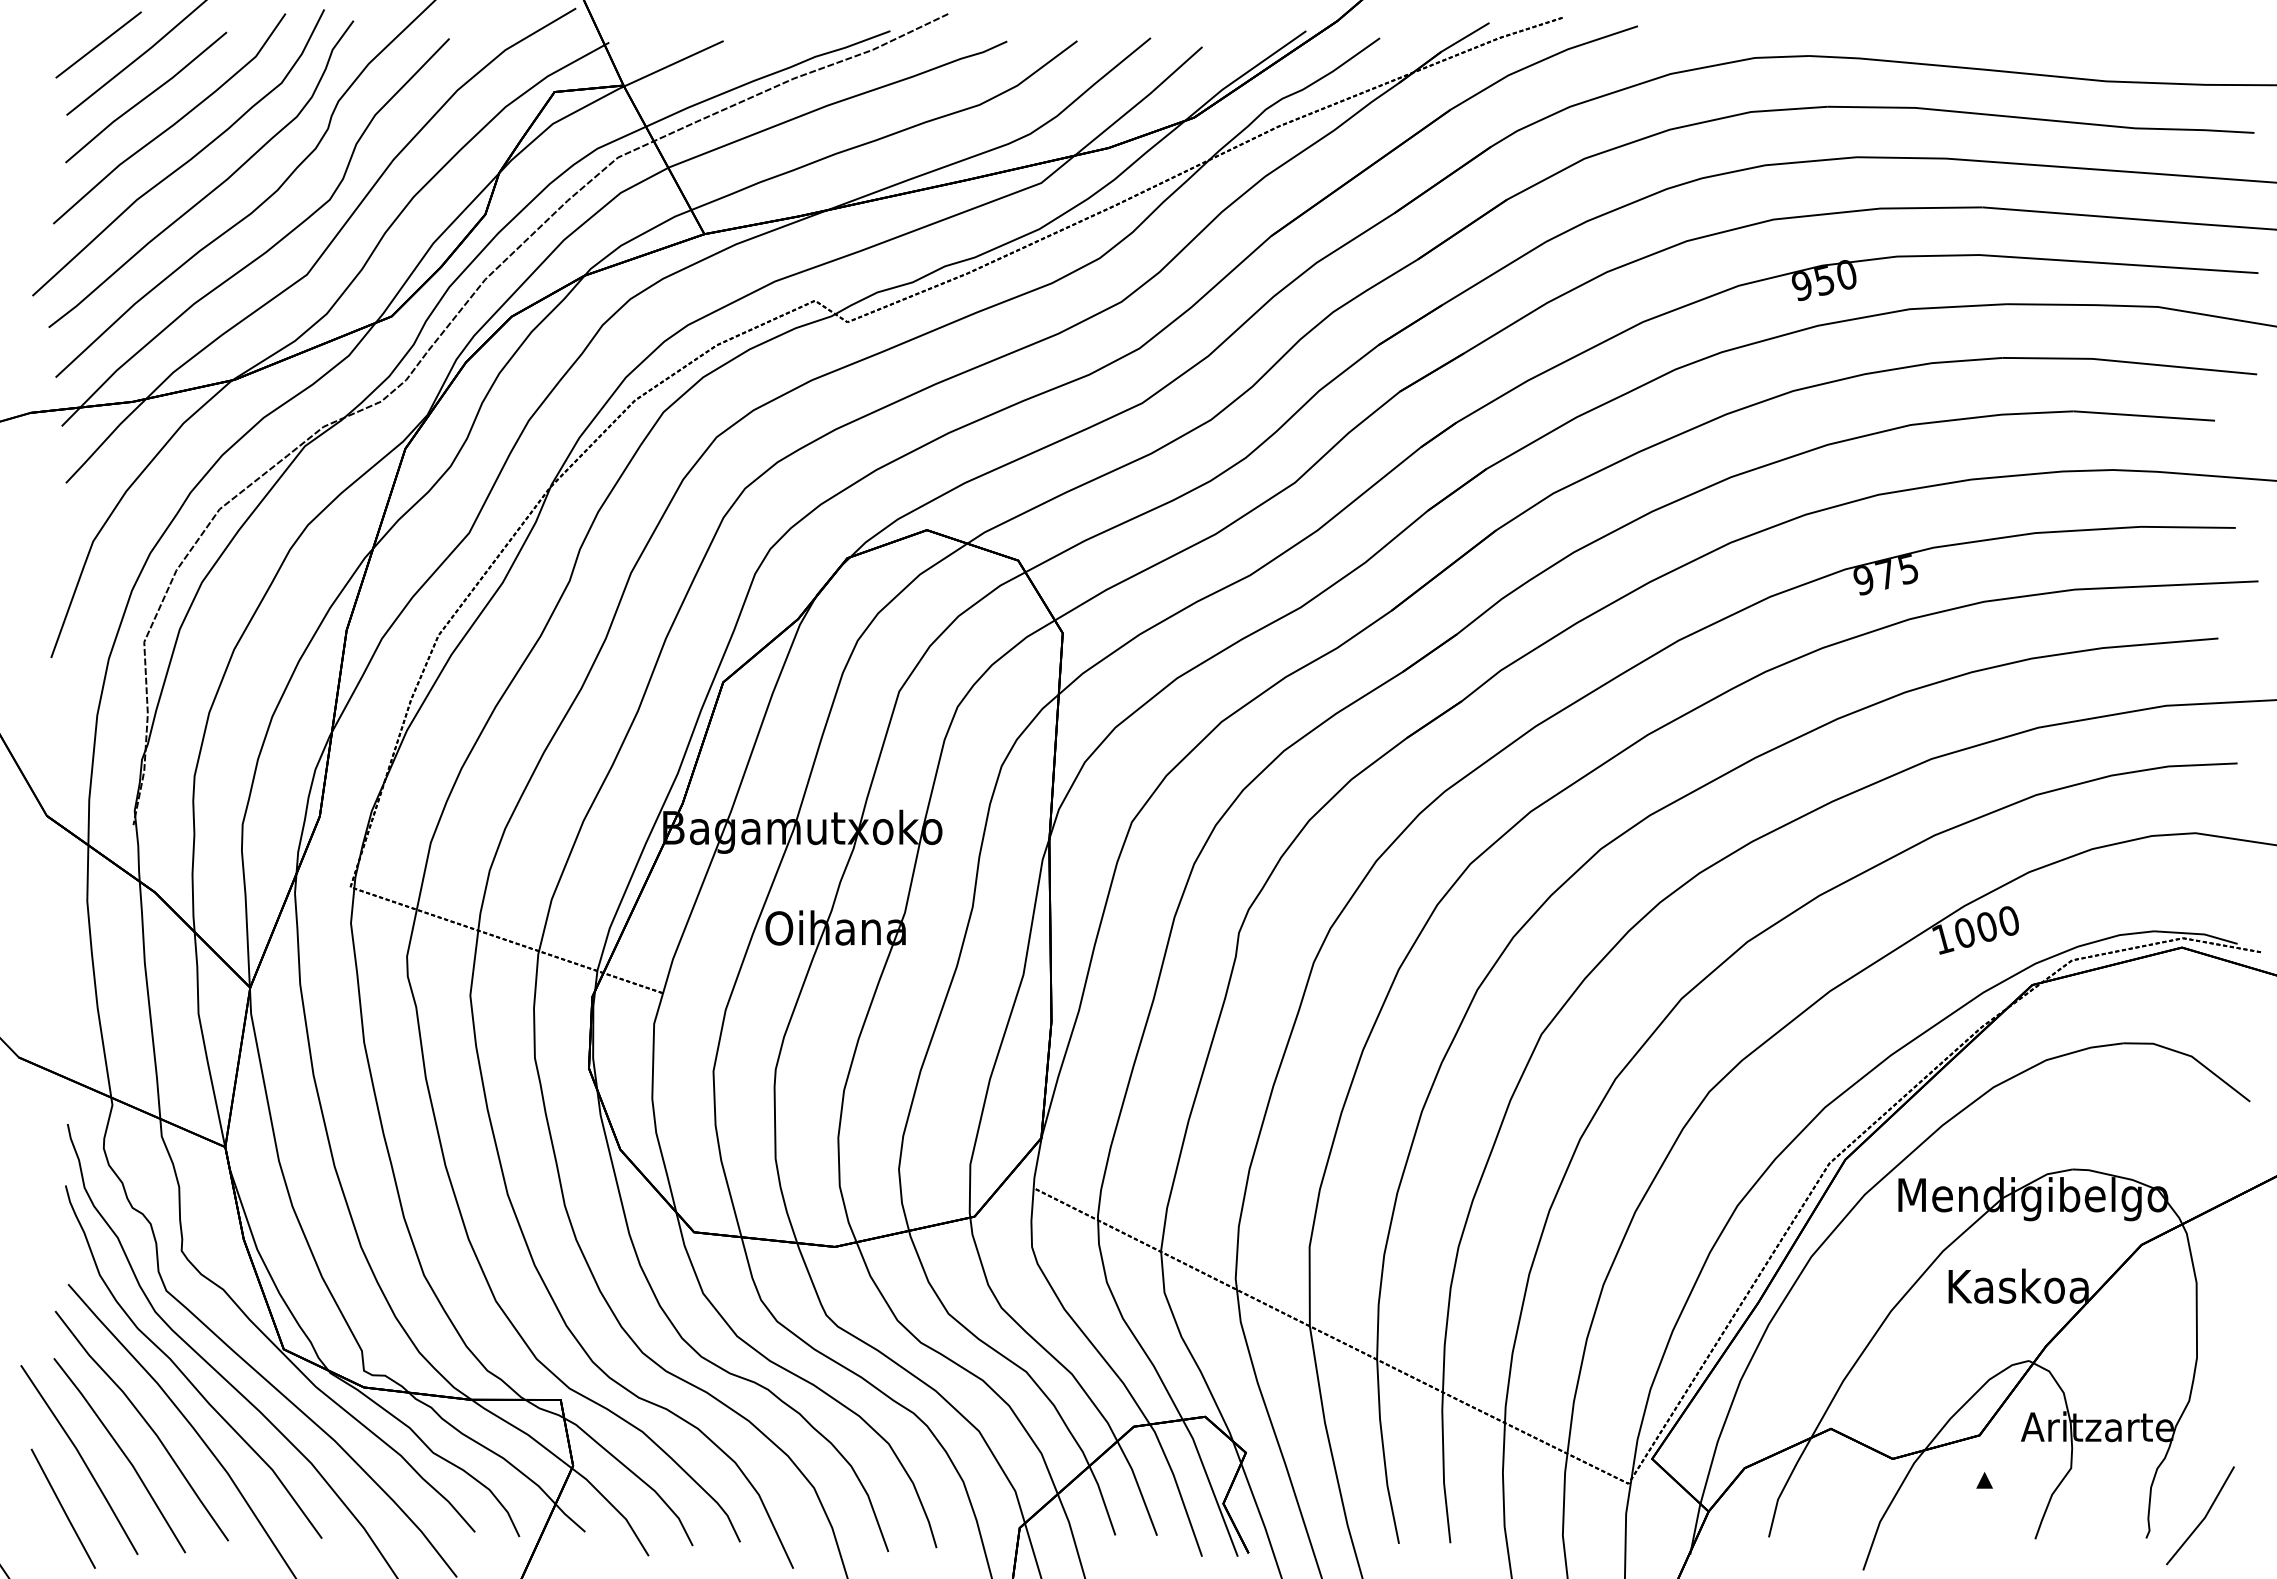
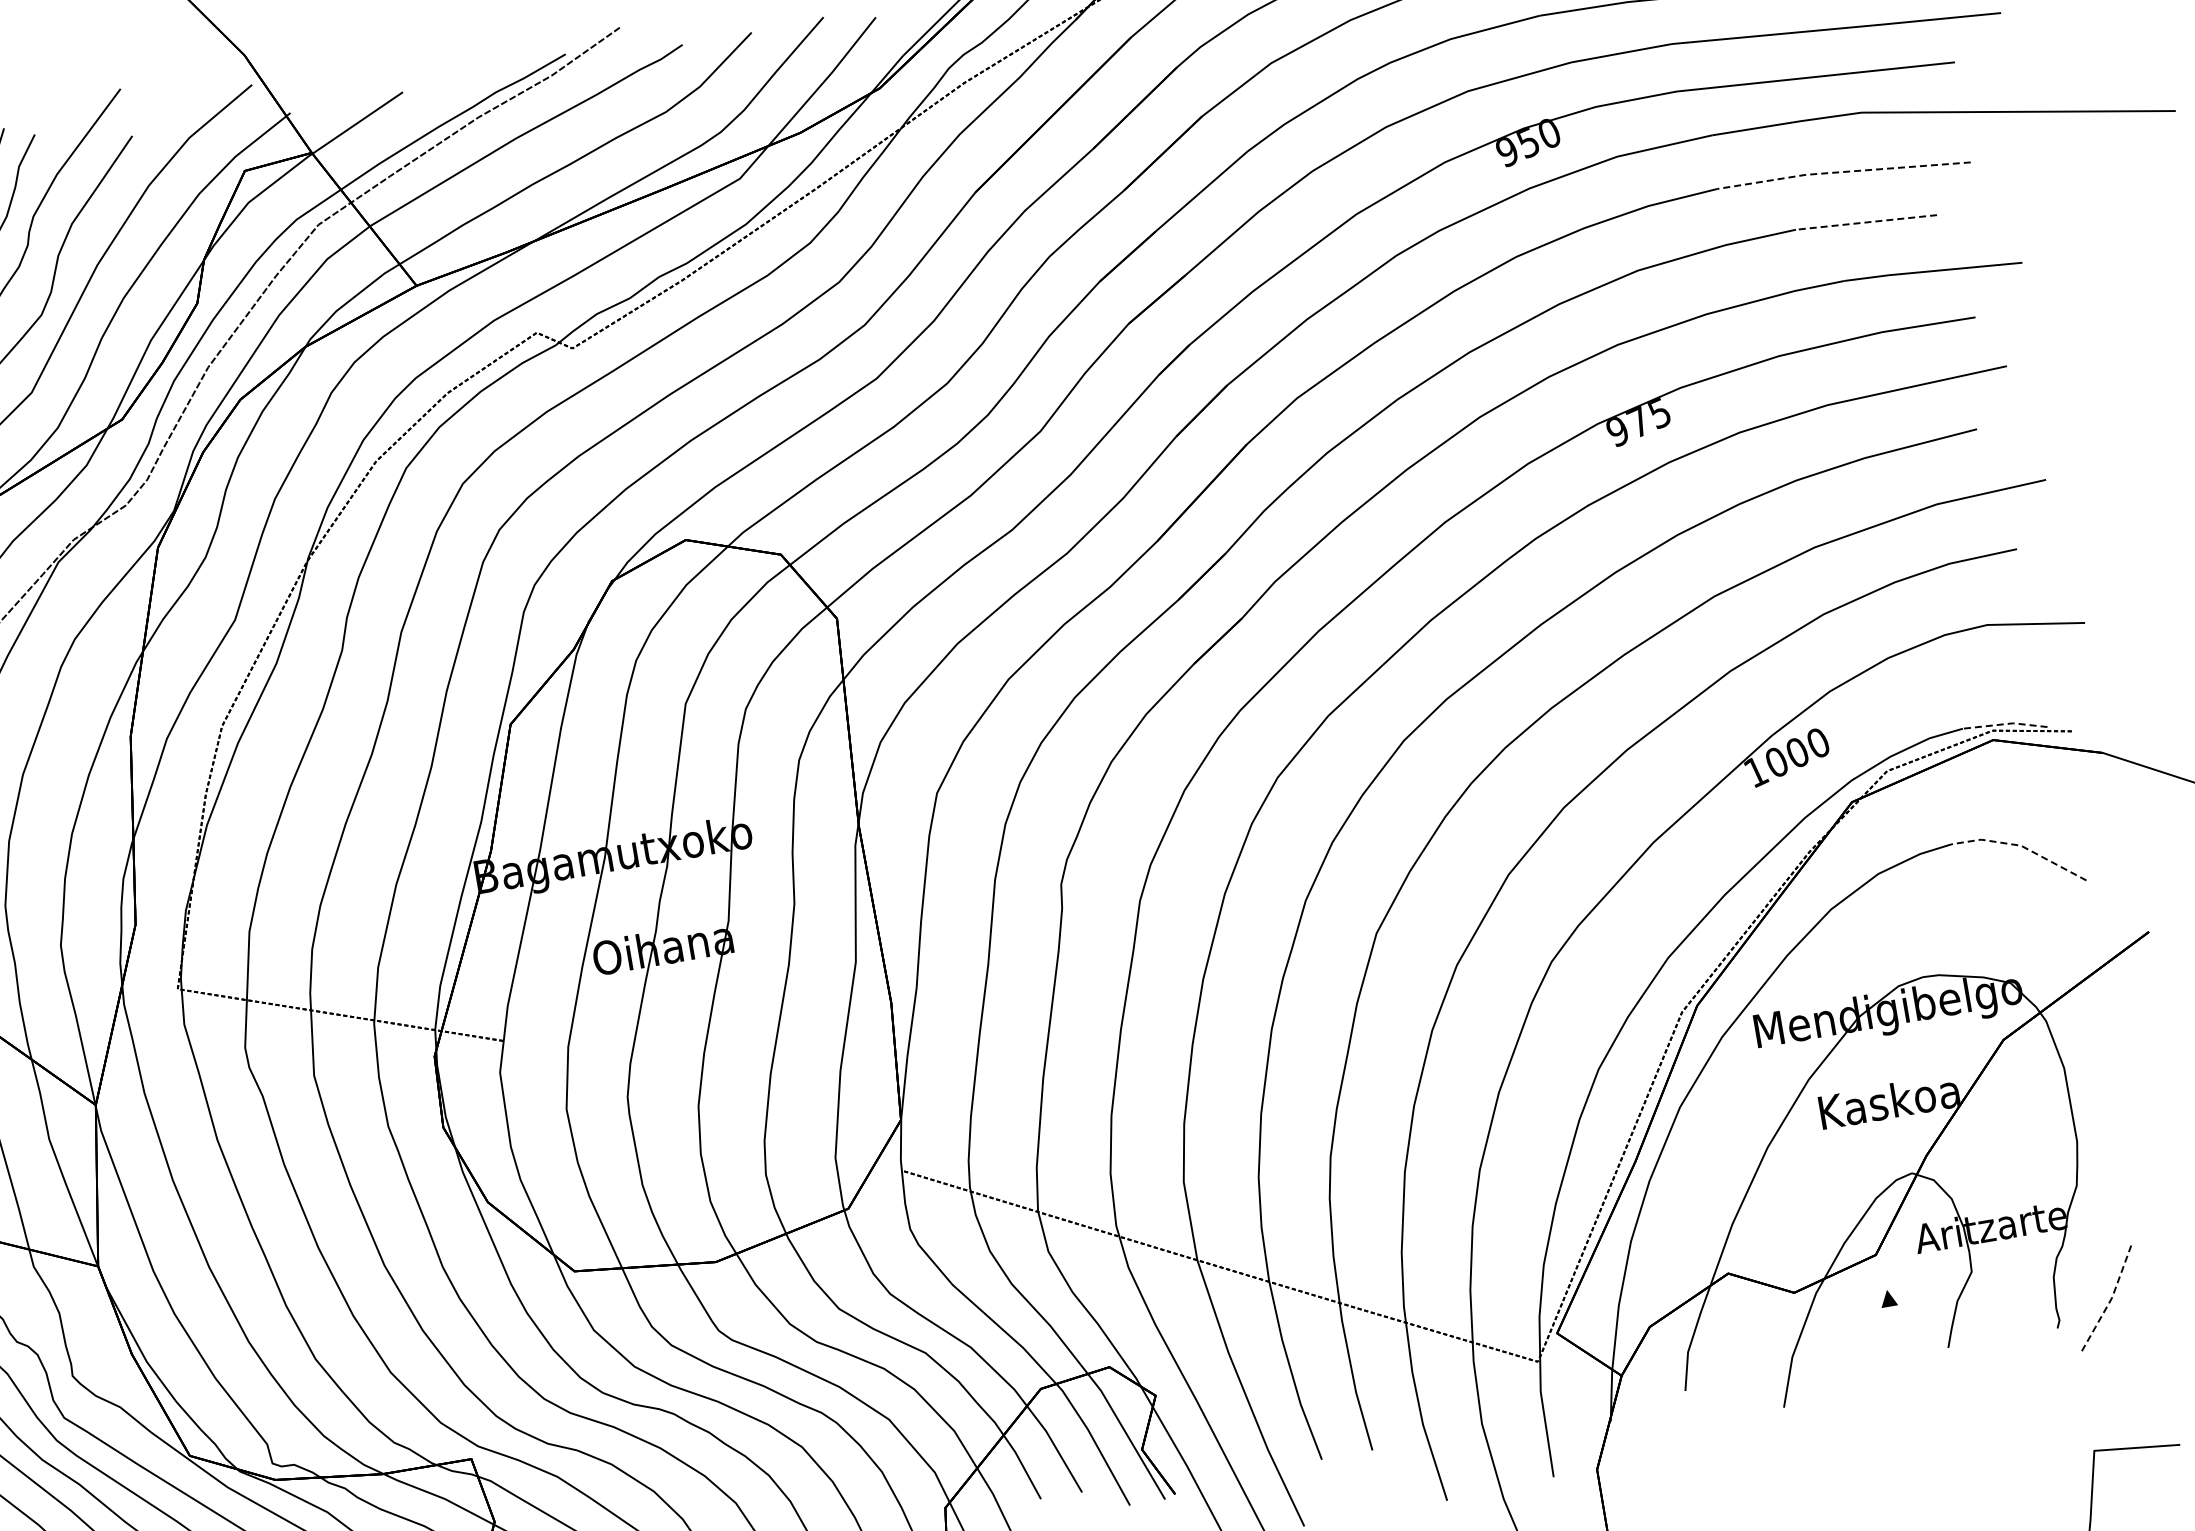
line: (2129, 362) -> (1842, 172), solid -> dashed
line: (2144, 416) -> (1866, 222), solid -> dashed
line: (2196, 933) -> (2005, 723), solid -> dashed
line: (2191, 1056) -> (2020, 845), solid -> dashed
line: (2204, 1518) -> (2111, 1299), solid -> dashed

